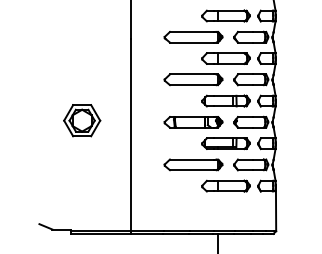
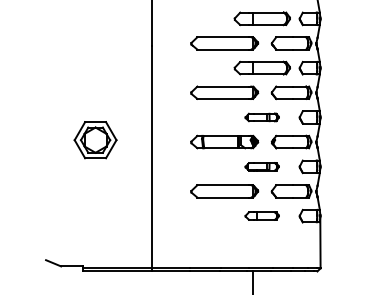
part: (225, 101) -> (261, 117), size x0.6
part: (225, 143) -> (261, 166), size x0.6
part: (225, 185) -> (261, 215), size x0.6

